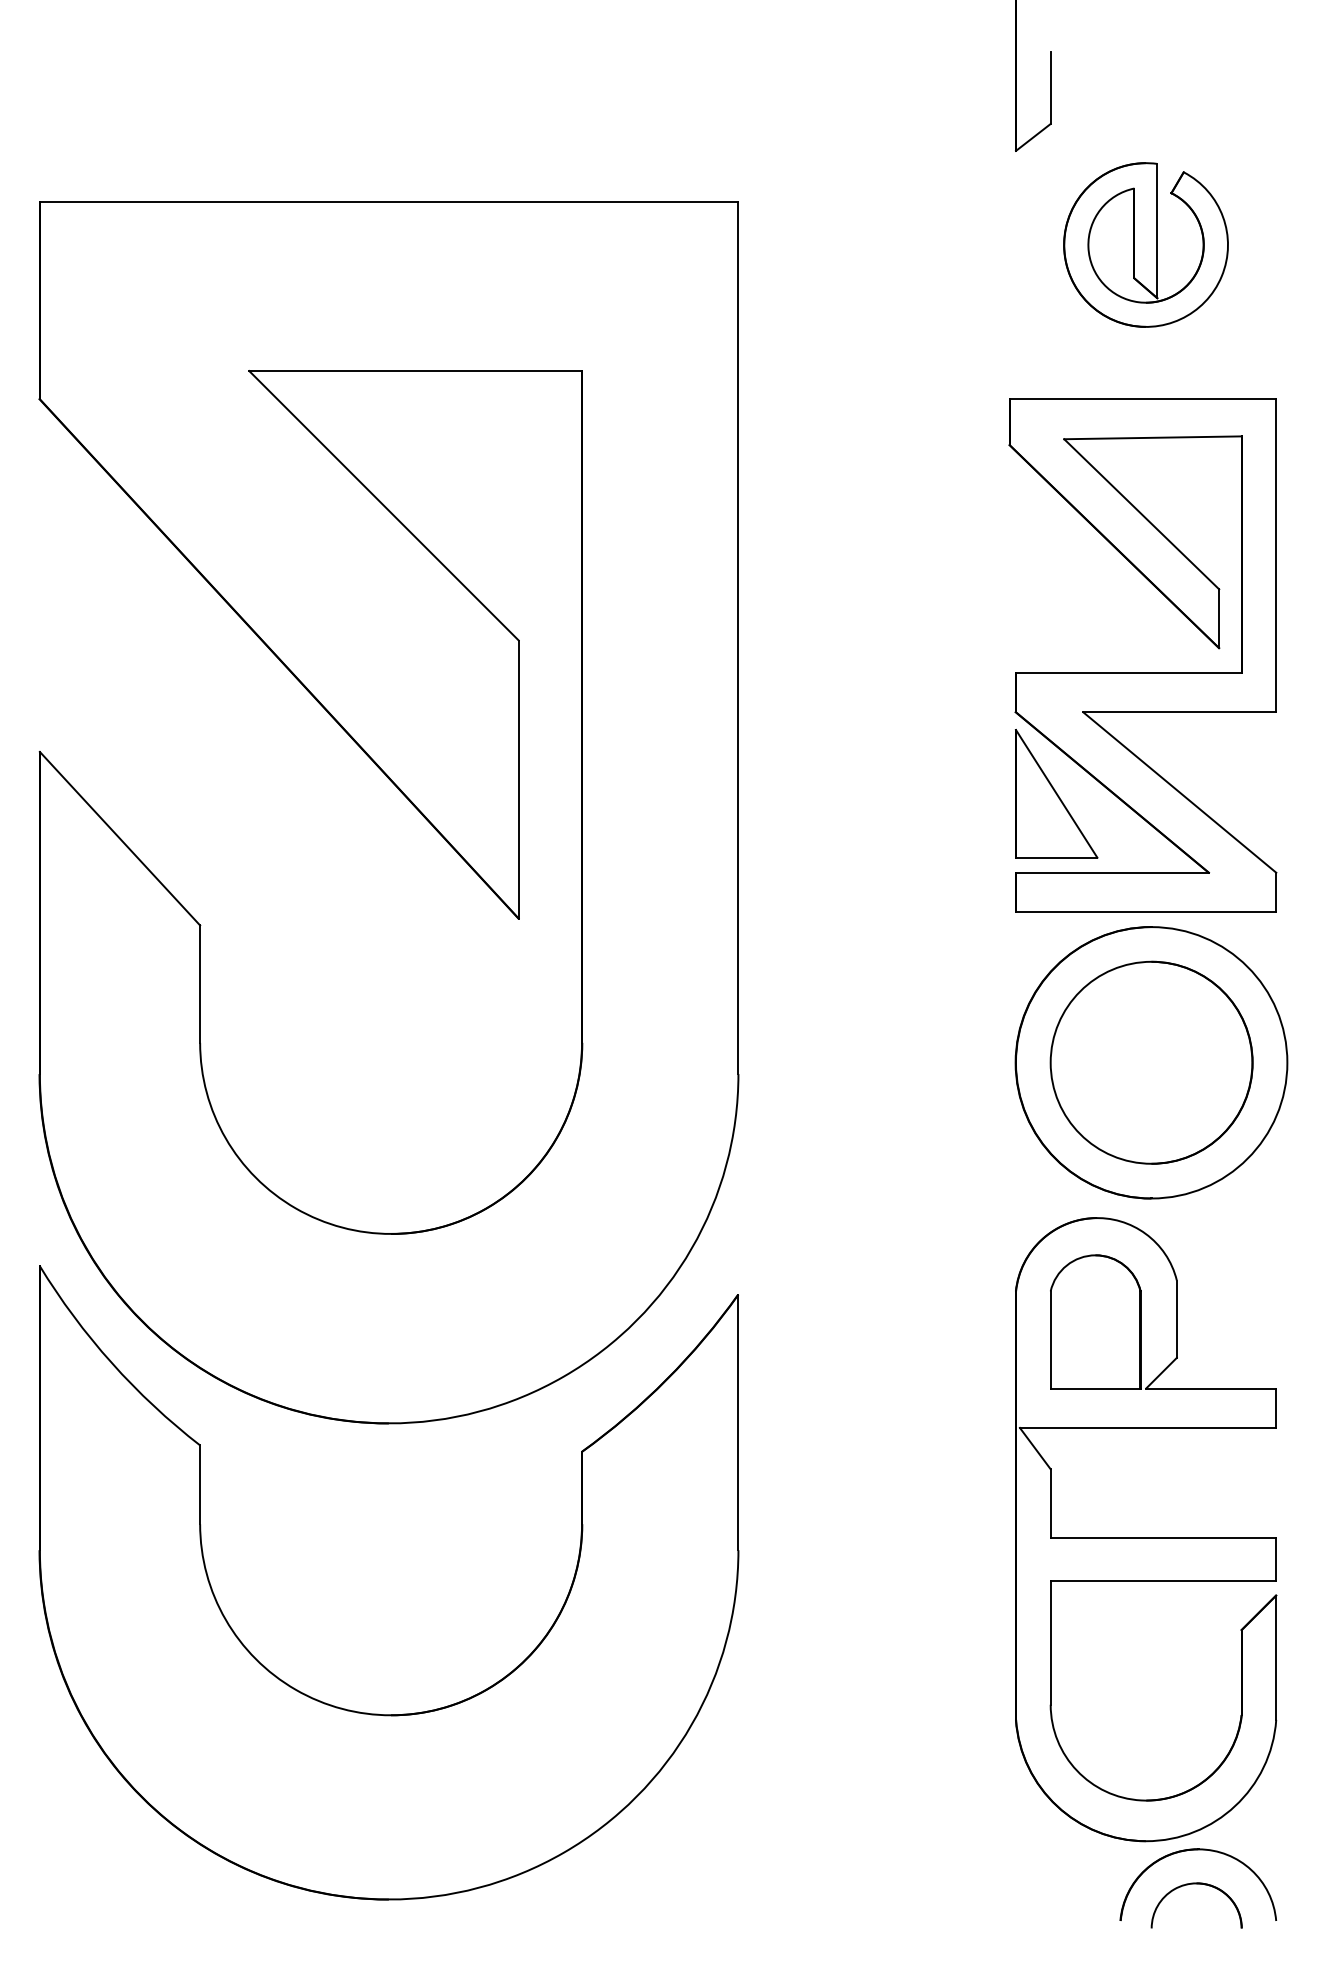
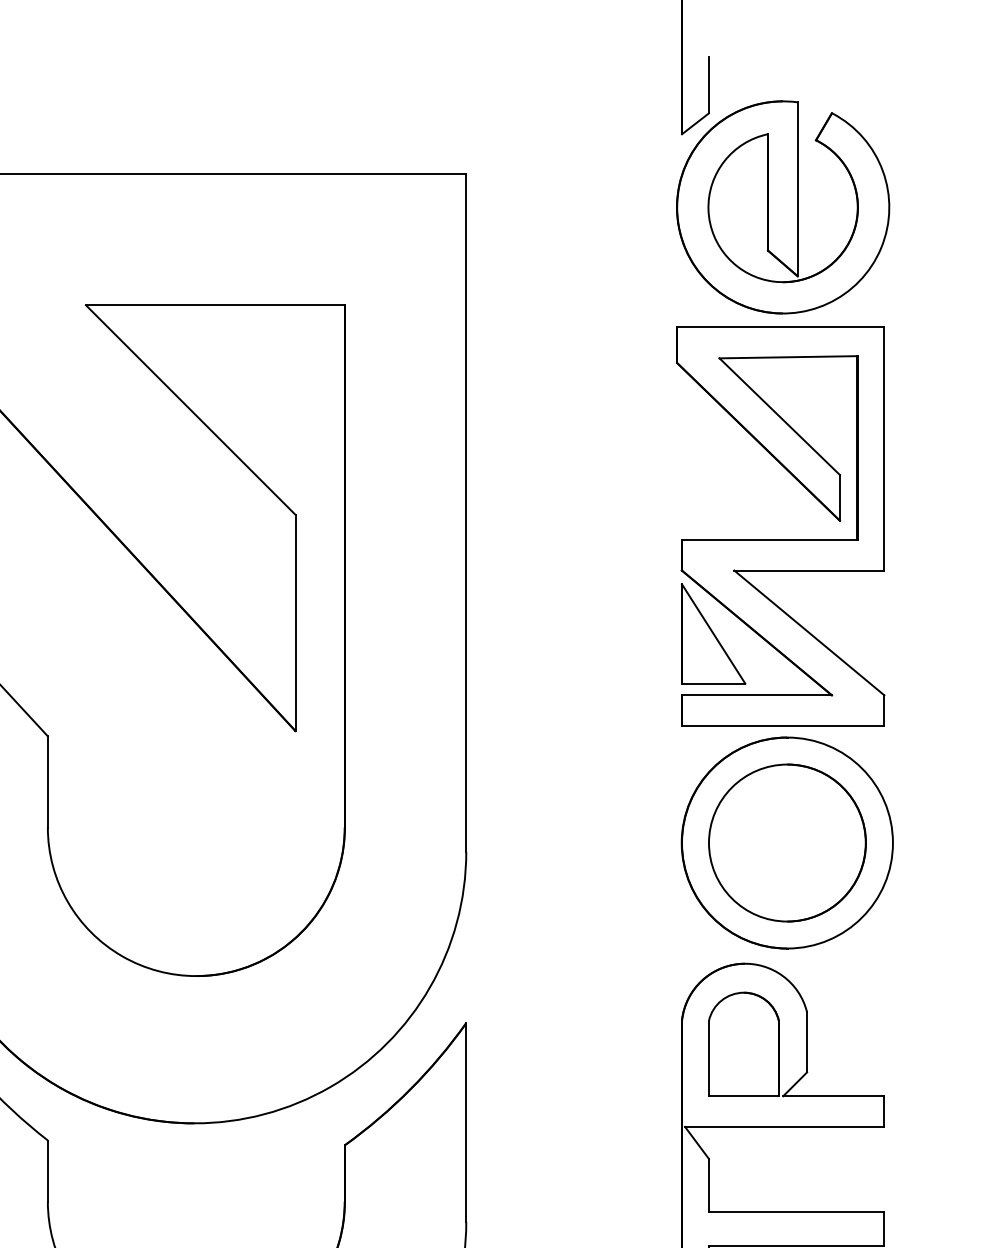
part: (1145, 244) -> (782, 206), size x1.67

